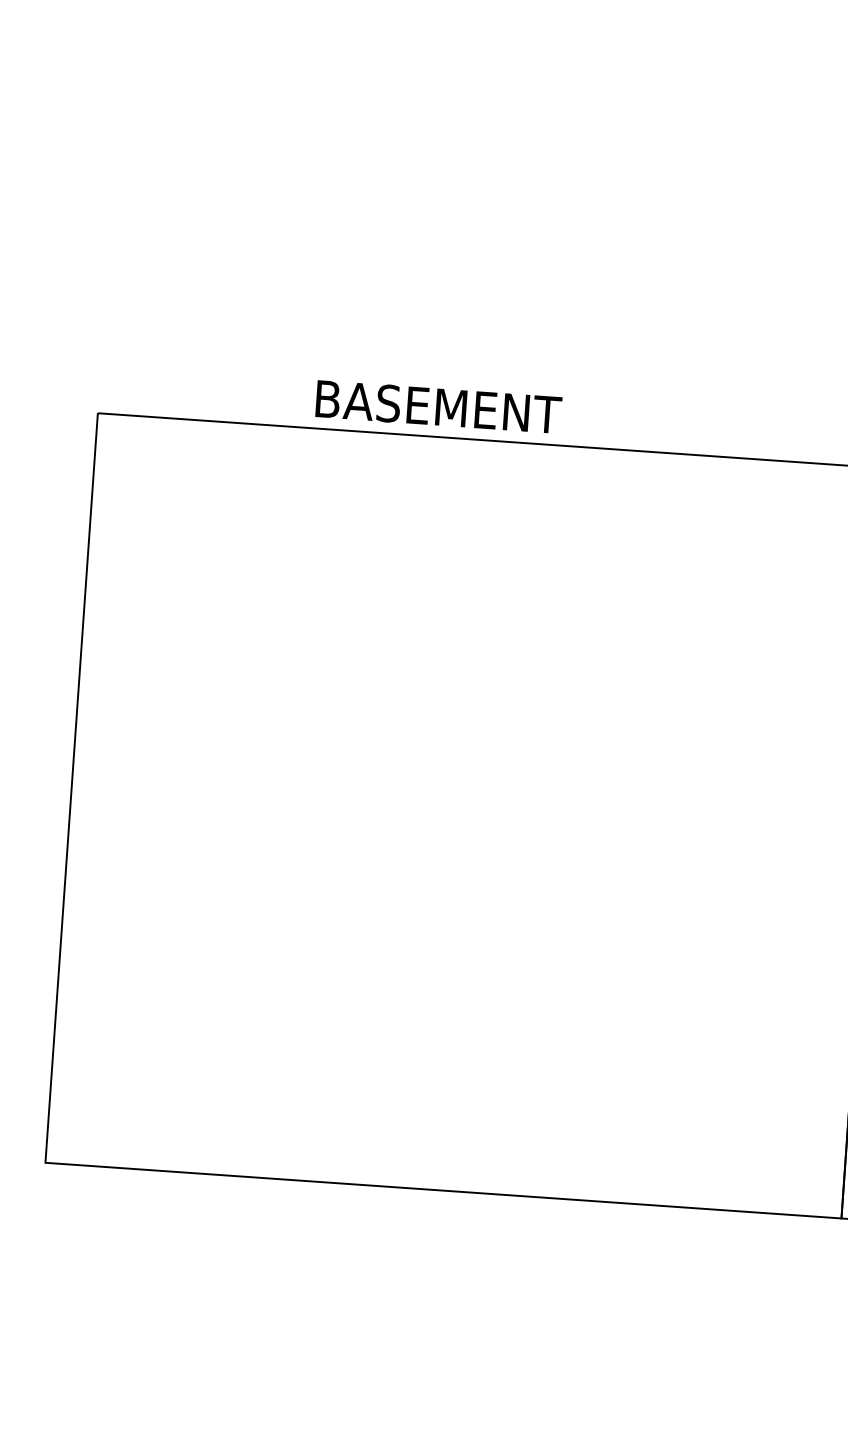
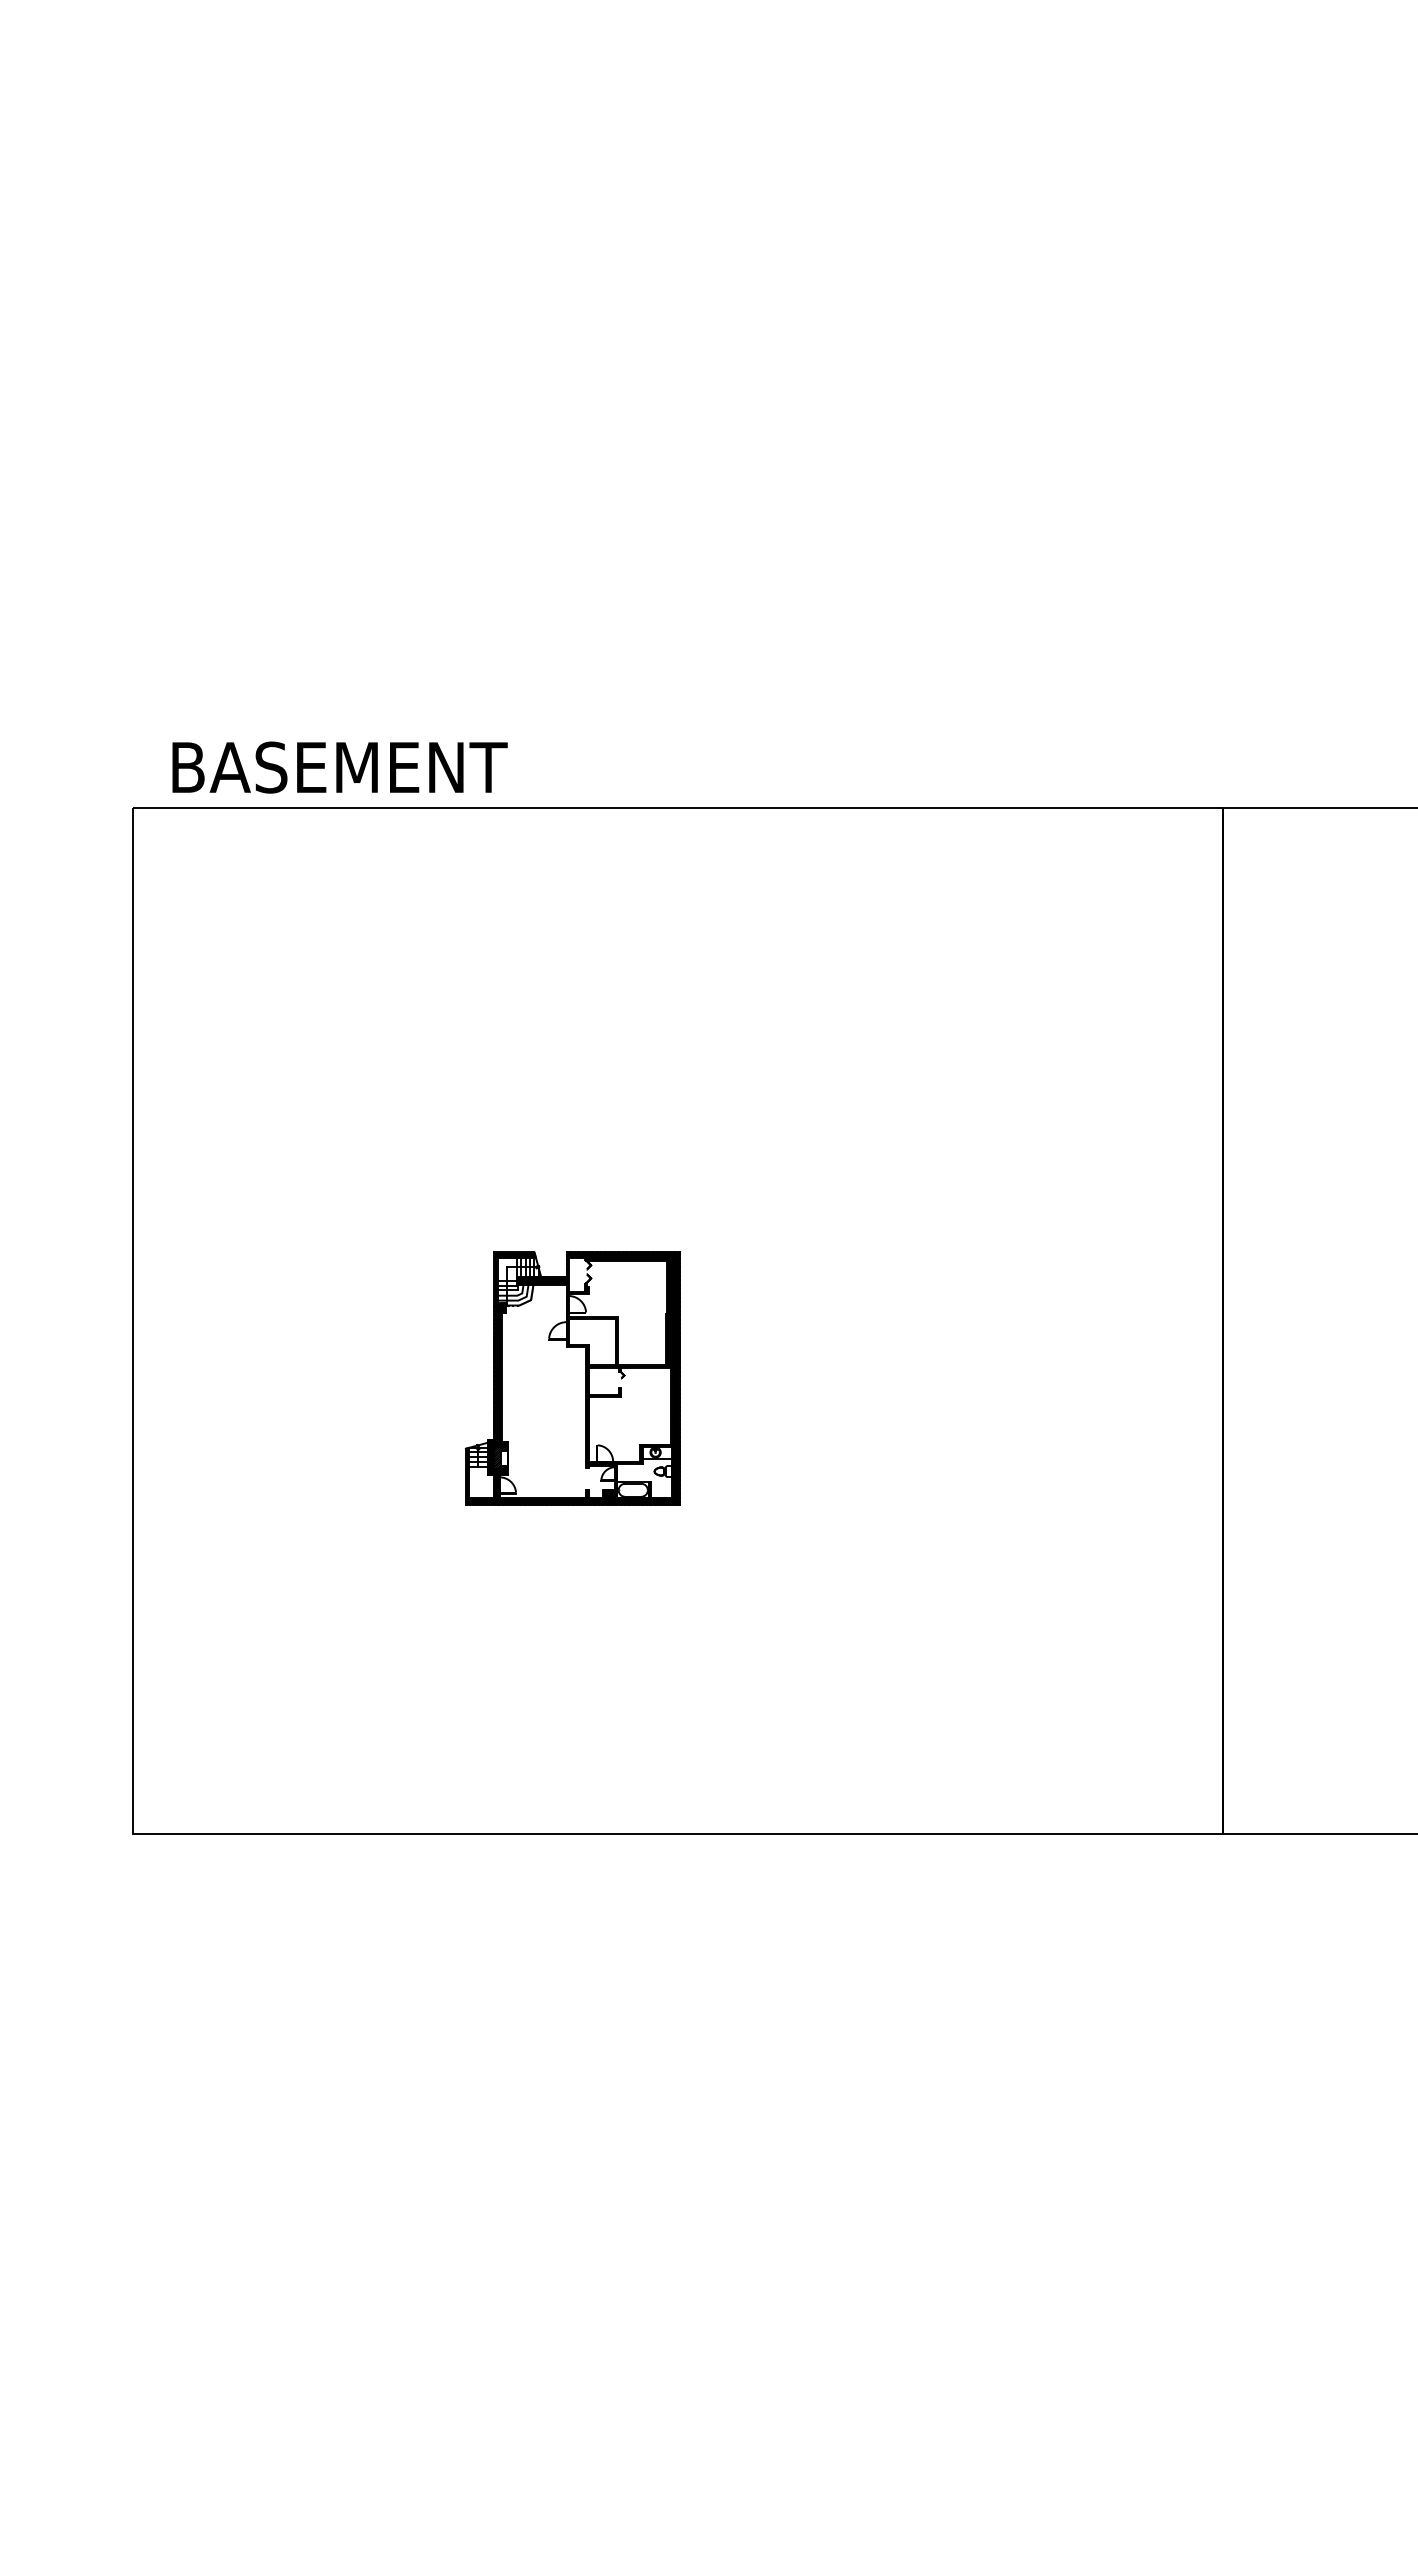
text: (438, 407) -> (339, 767), moved
part: (389, 852) -> (572, 1378), added

